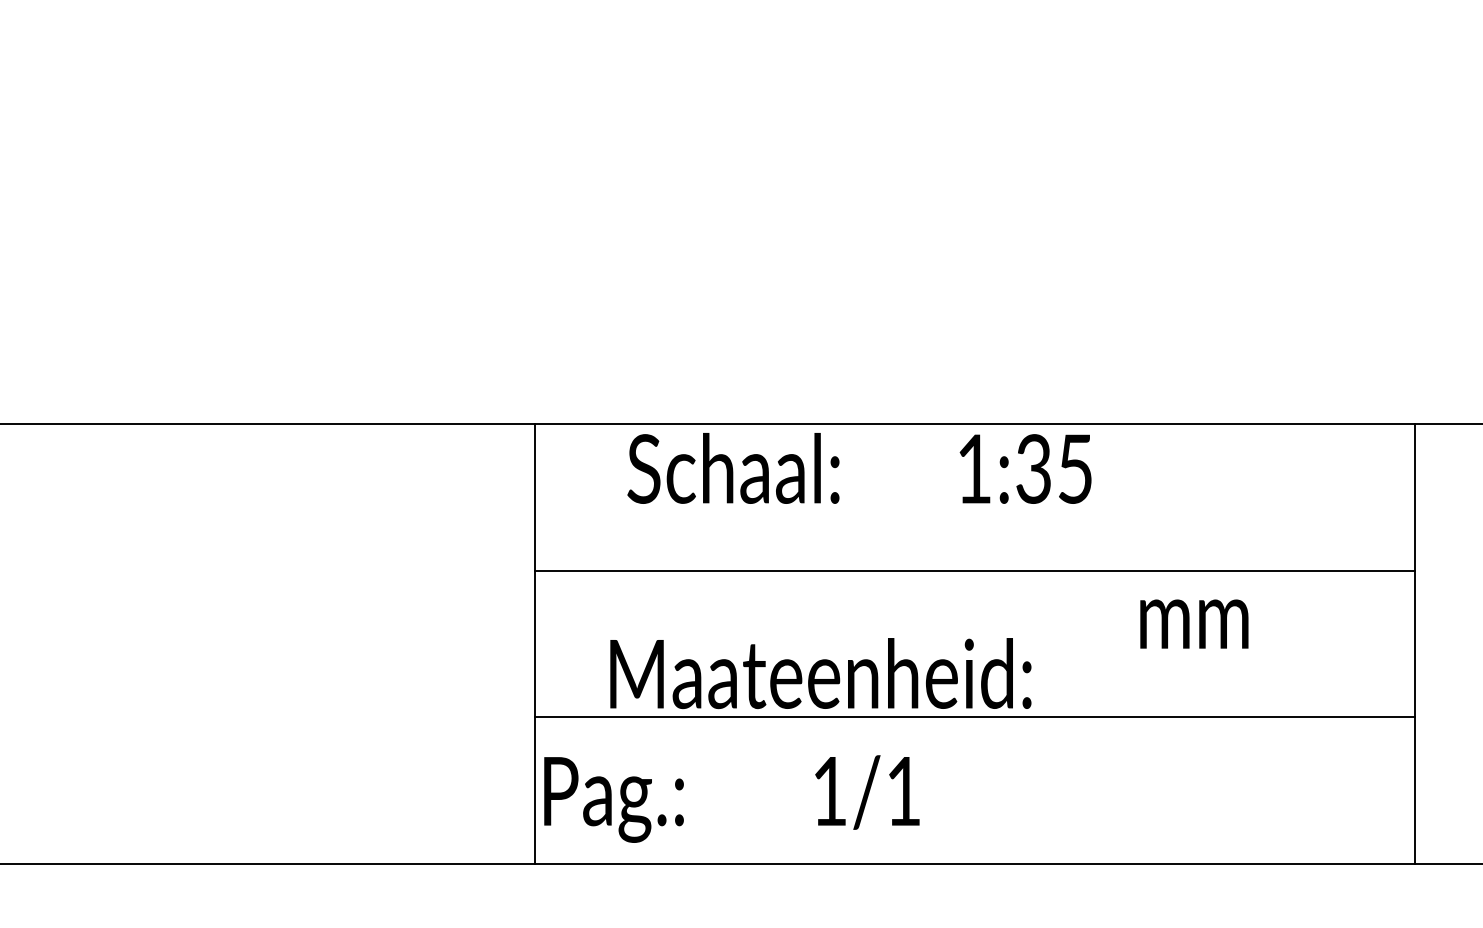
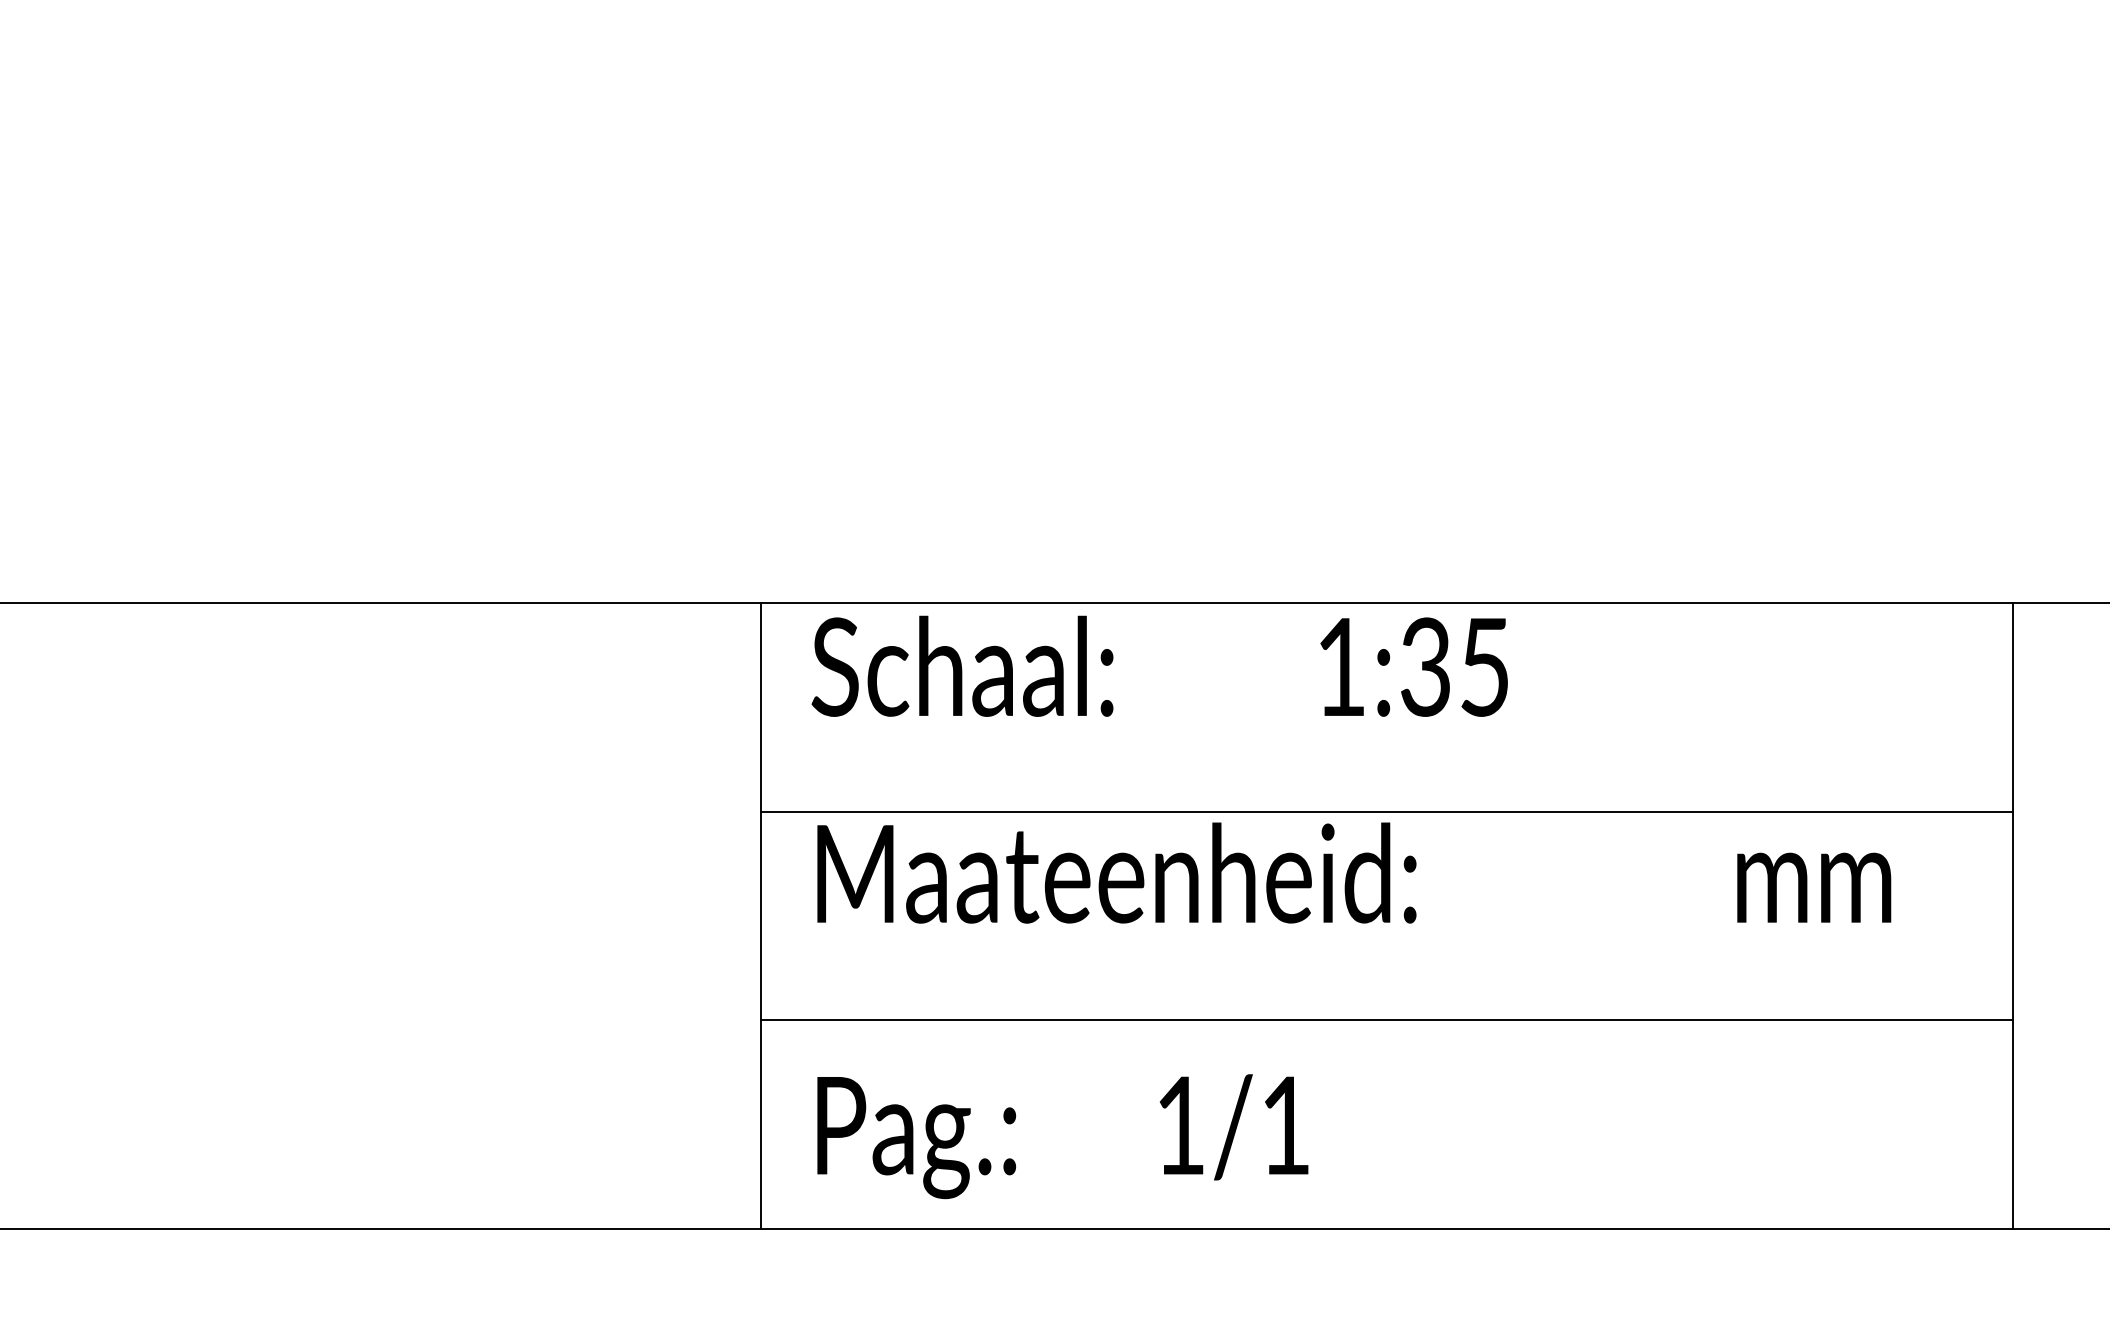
text: (733, 467) -> (962, 665), moved
text: (1025, 468) -> (1413, 666), moved
text: (1194, 623) -> (1814, 887), moved
text: (820, 673) -> (1116, 872), moved
text: (613, 800) -> (916, 1138), moved

